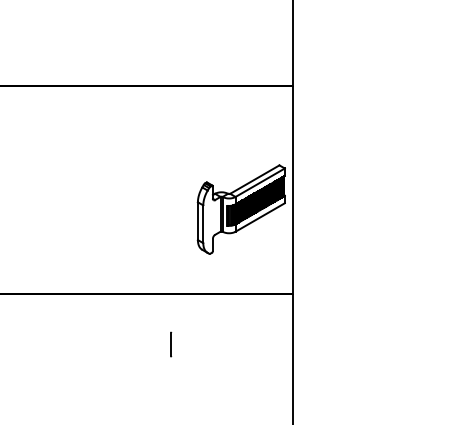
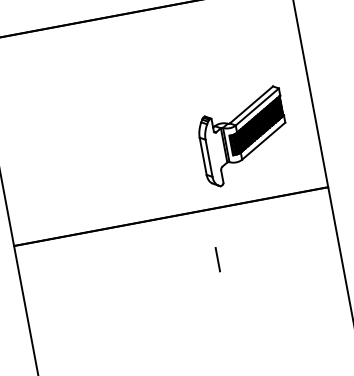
part: (240, 209) -> (242, 136), moved

